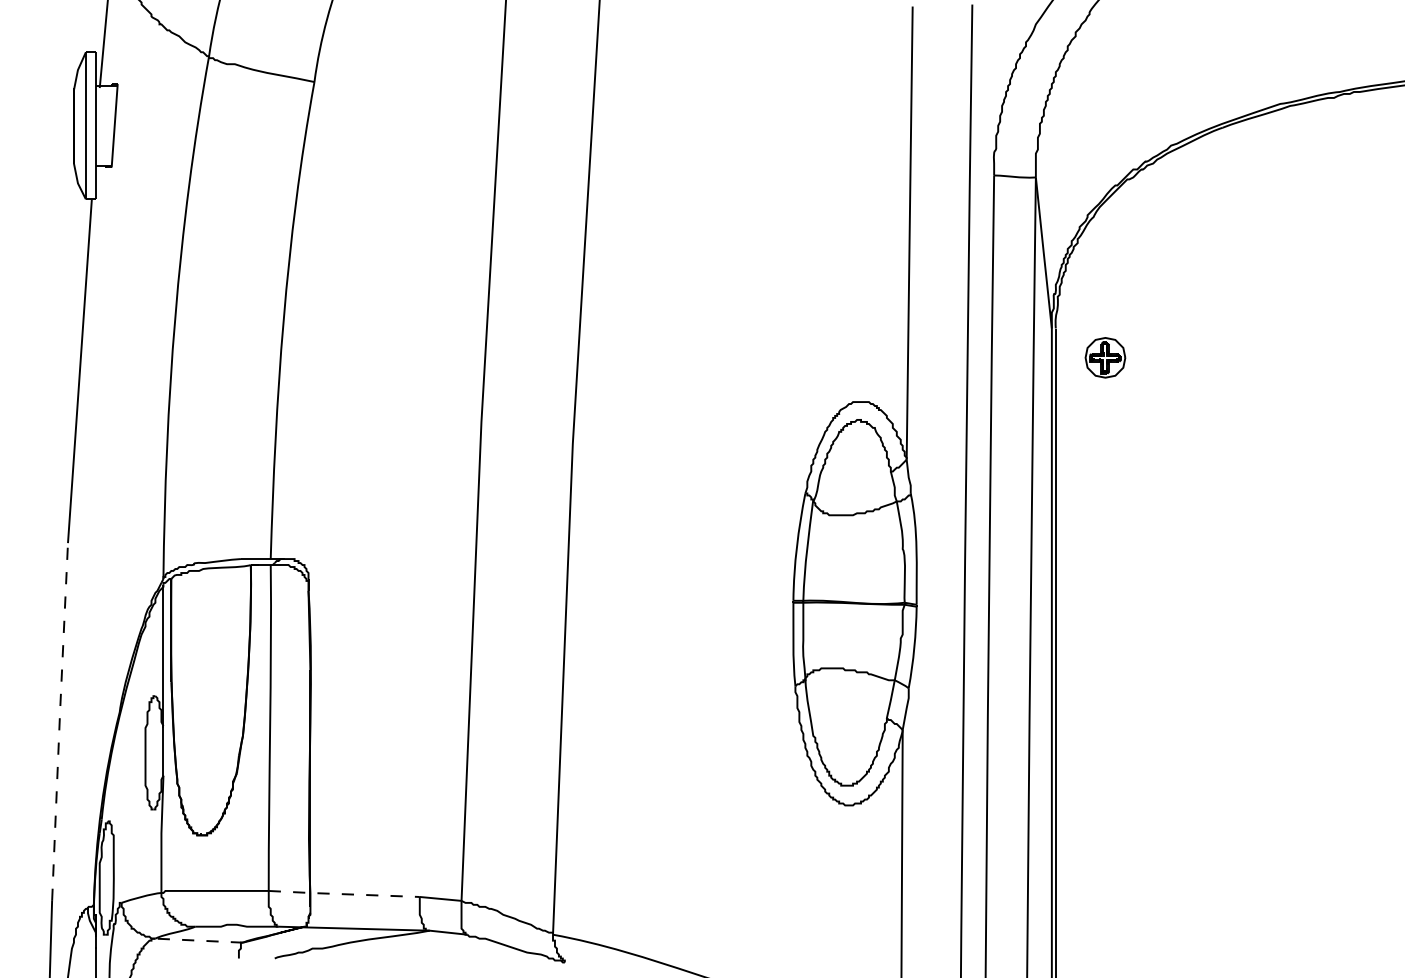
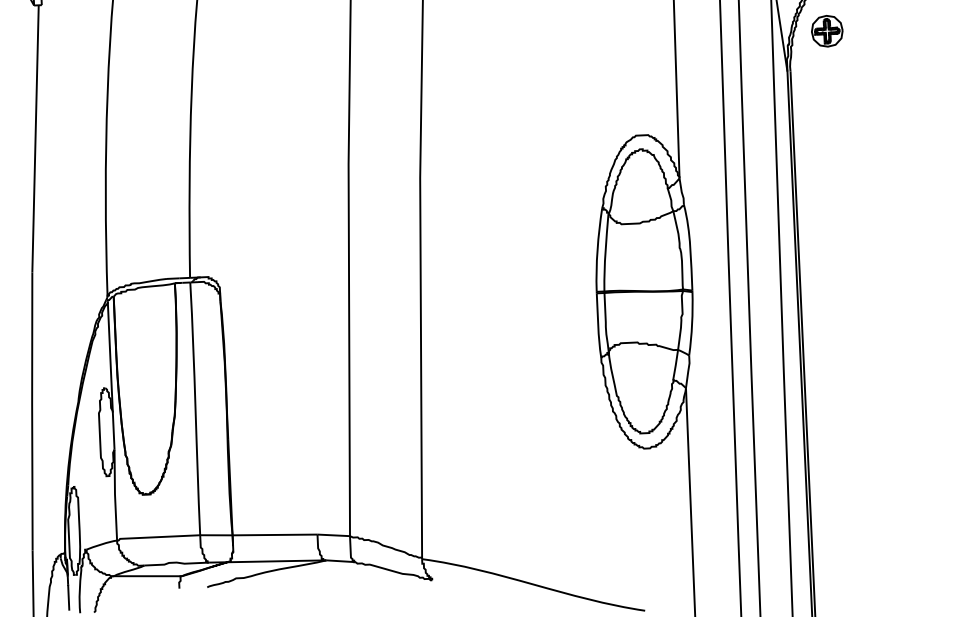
part: (1105, 357) -> (827, 31), moved
line: (59, 721) -> (32, 411), dashed -> solid
line: (344, 894) -> (259, 535), dashed -> solid
line: (199, 940) -> (148, 576), dashed -> solid

